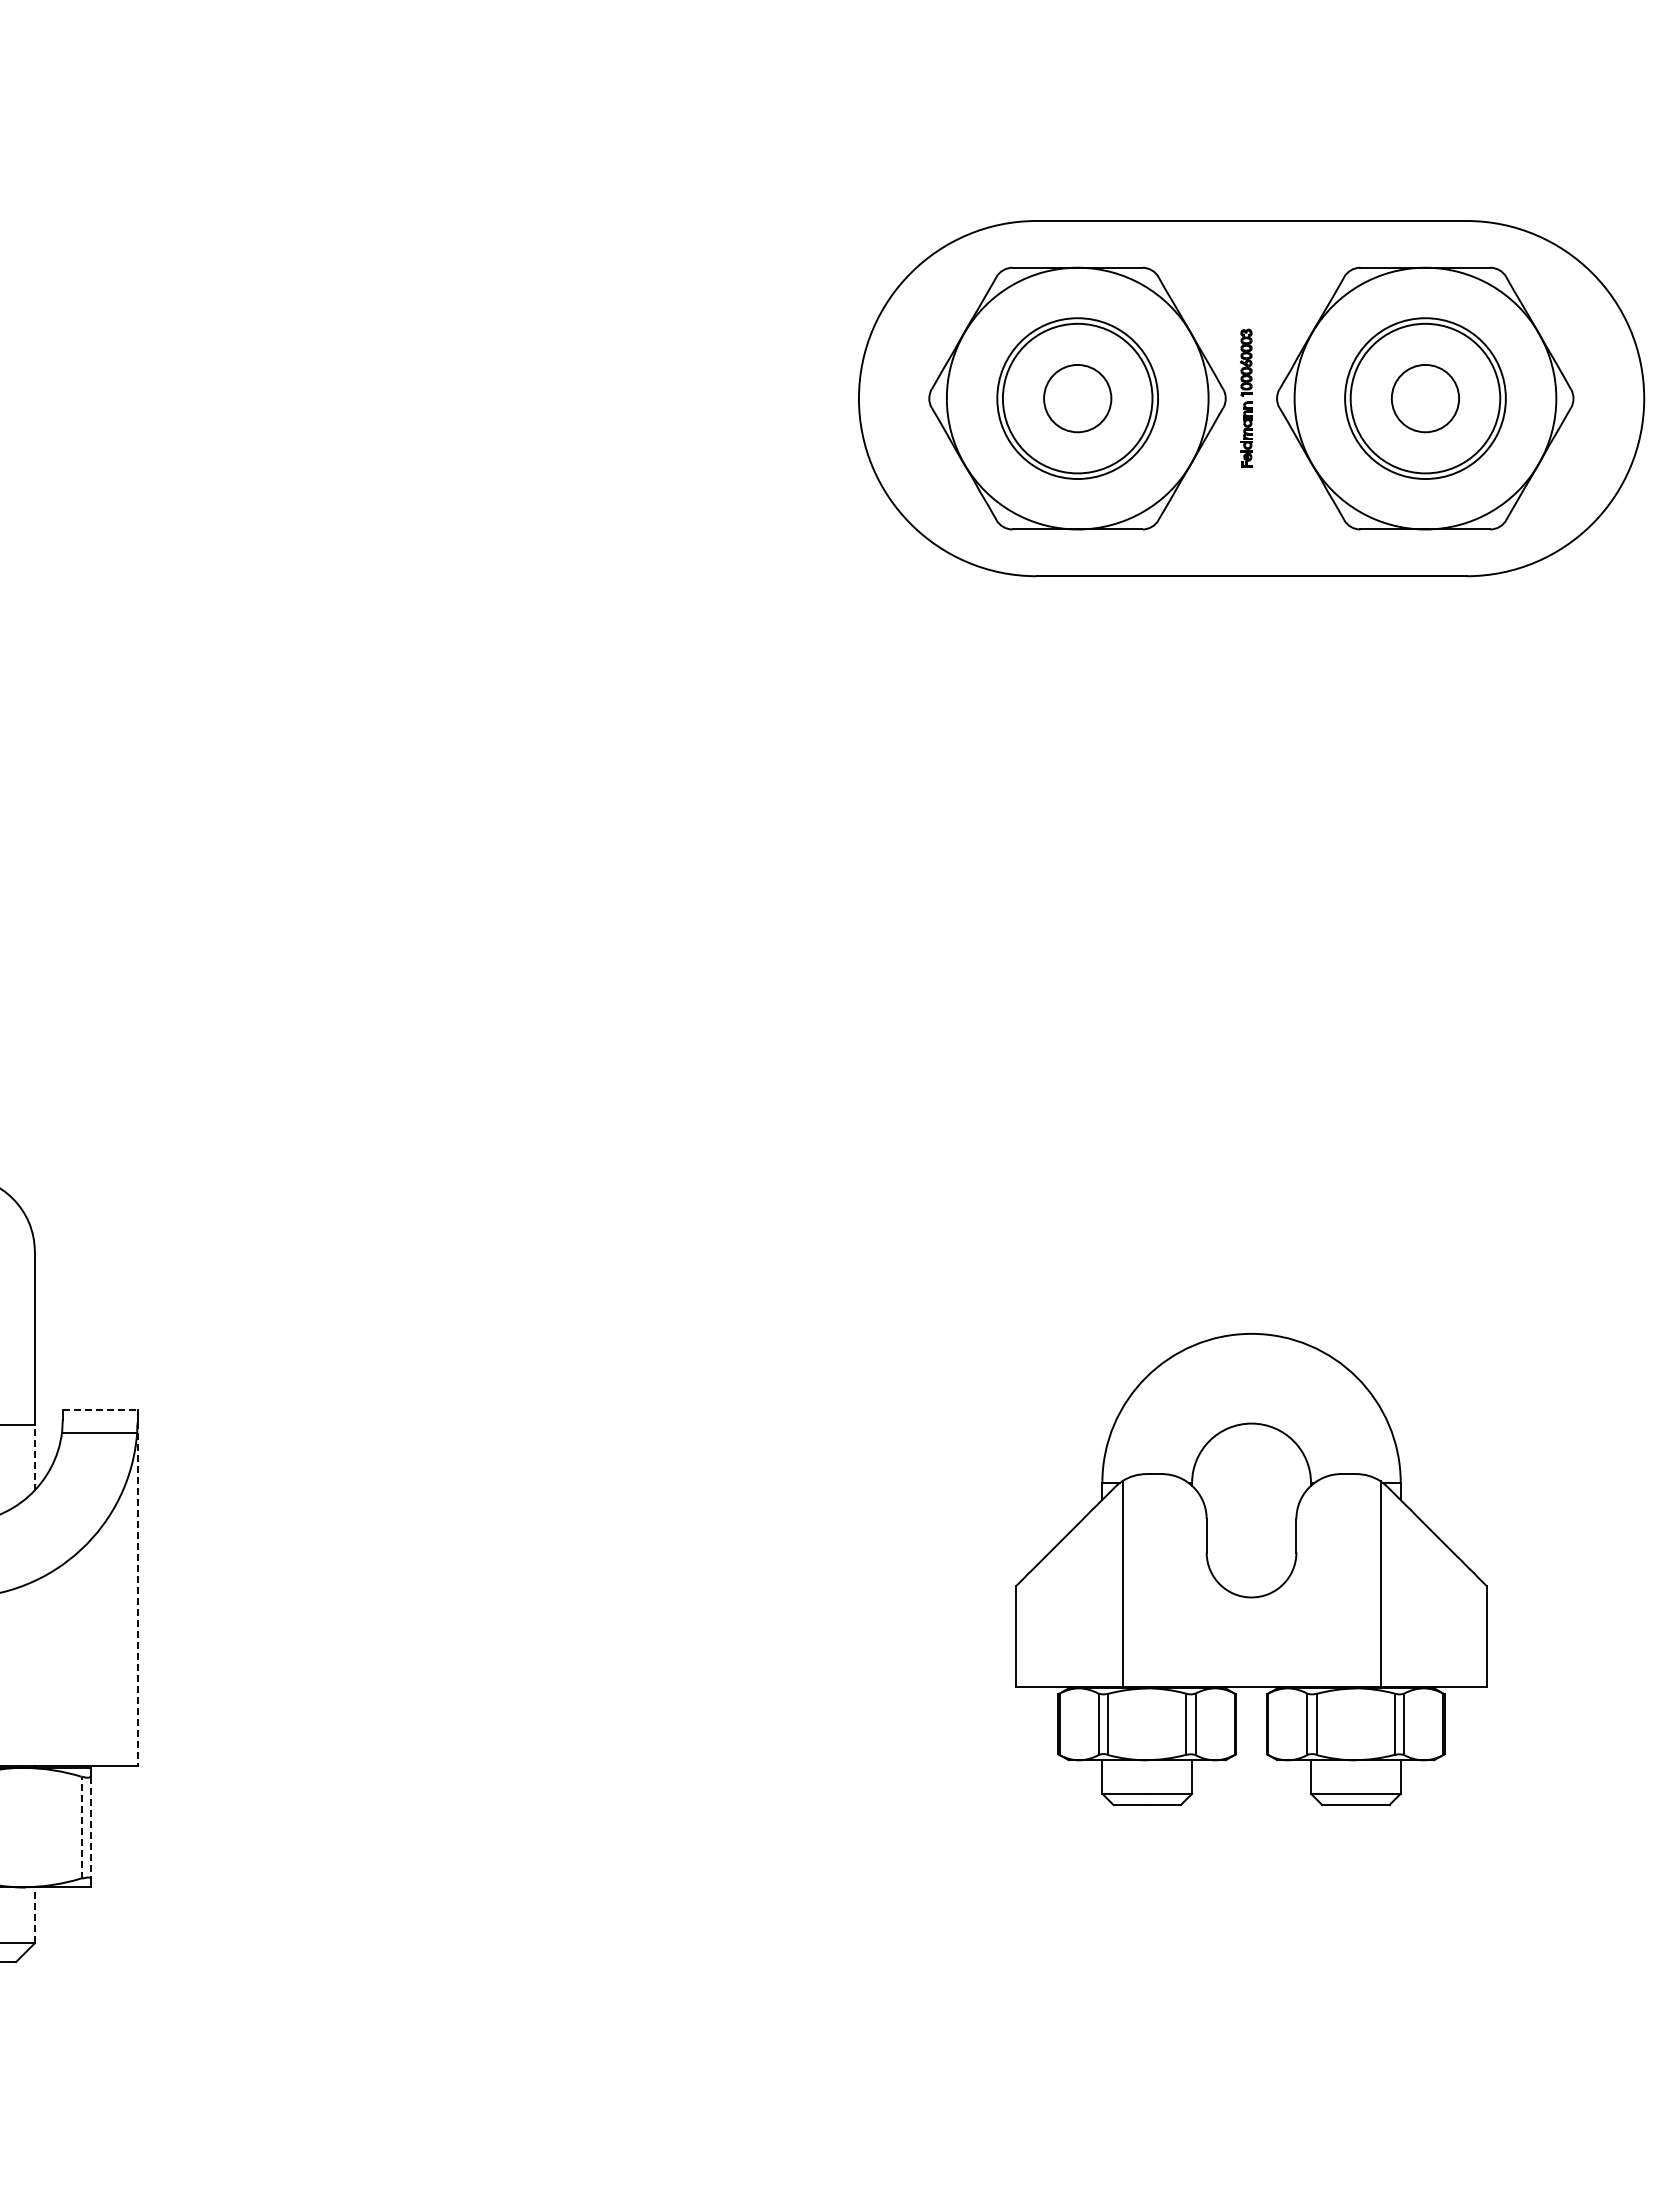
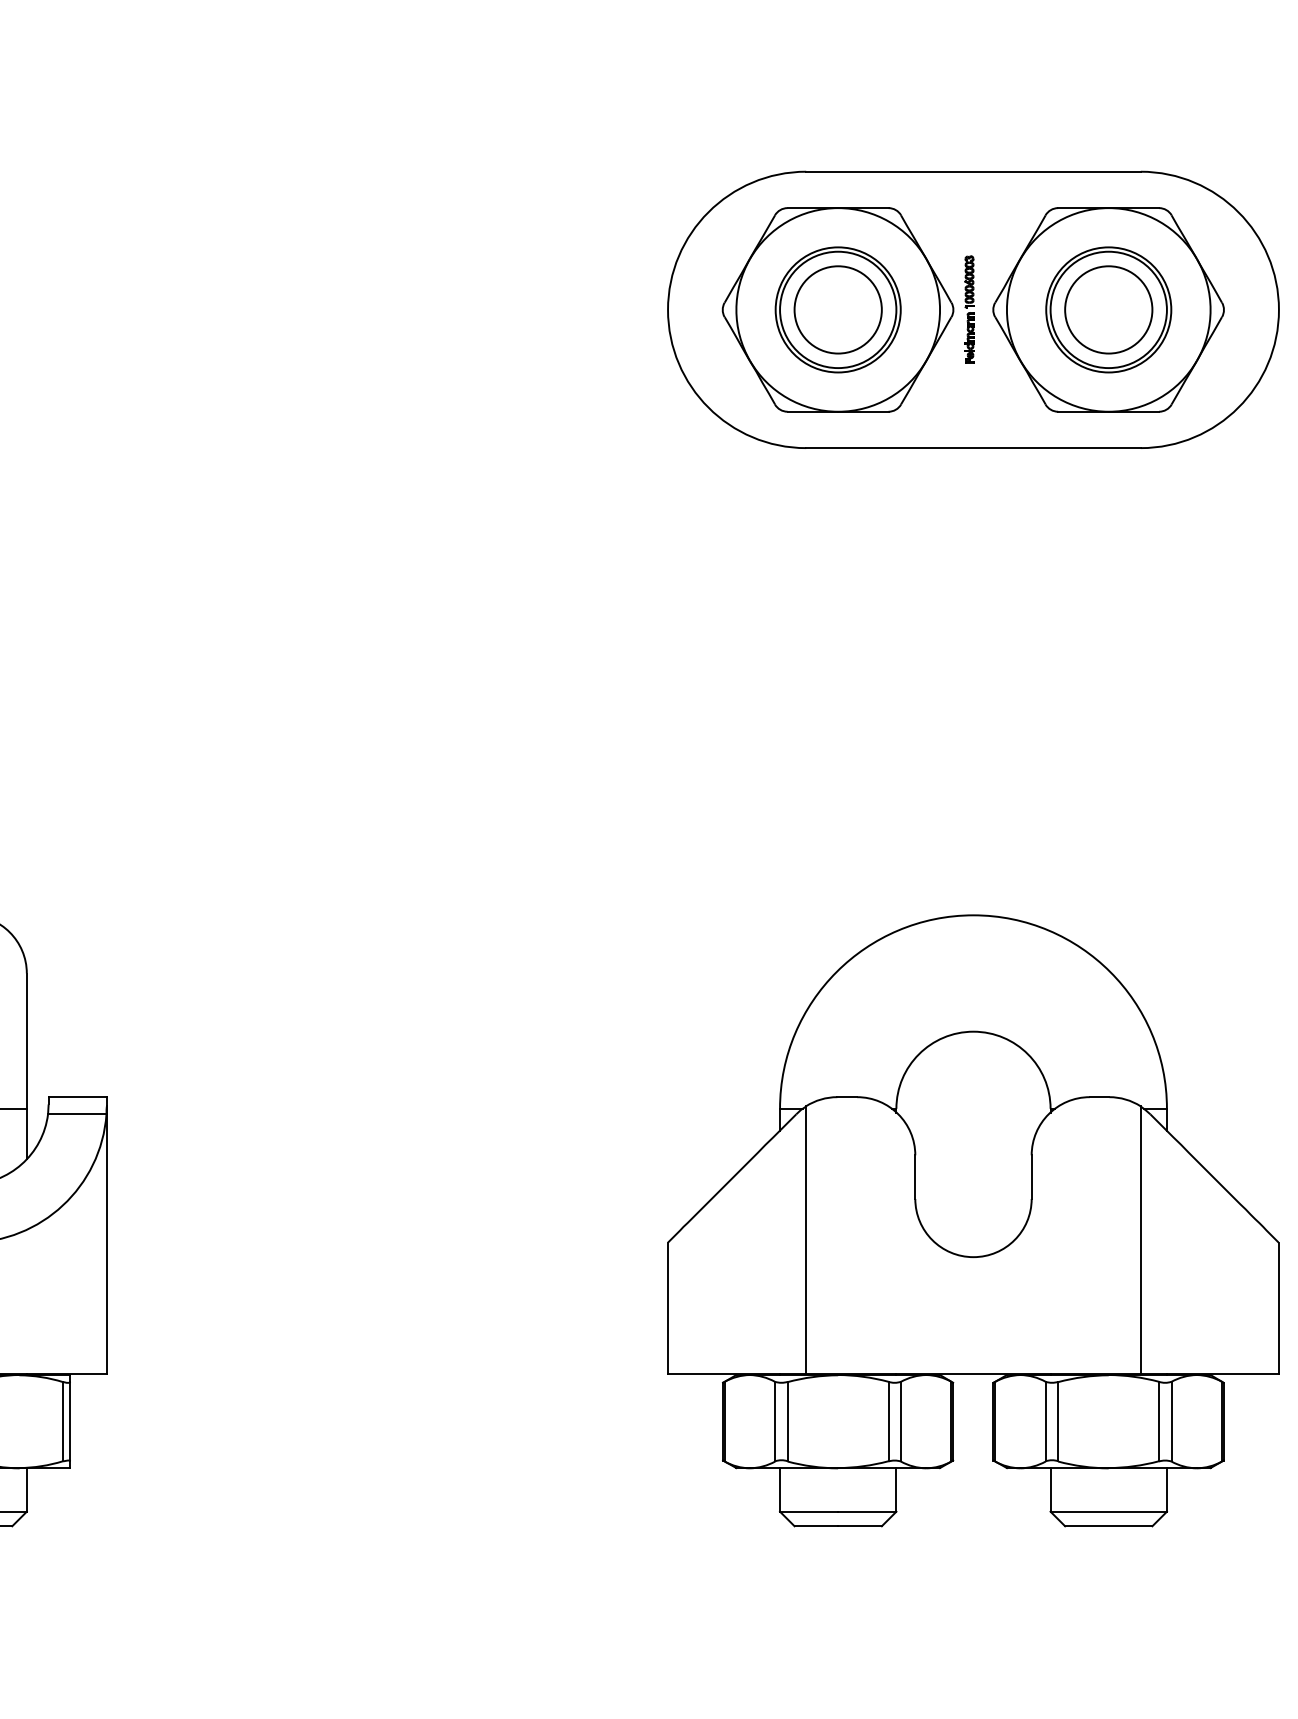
circle: (1077, 398) -> (838, 309), size x1.67
circle: (1425, 398) -> (1108, 309), size x1.67
line: (100, 1410) -> (77, 1097), dashed -> solid
line: (34, 1457) -> (26, 1133), dashed -> solid
part: (1251, 1569) -> (973, 1220), size x1.67
line: (137, 1594) -> (106, 1240), dashed -> solid
line: (81, 1827) -> (63, 1421), dashed -> solid
line: (90, 1828) -> (70, 1422), dashed -> solid
line: (34, 1914) -> (26, 1489), dashed -> solid

